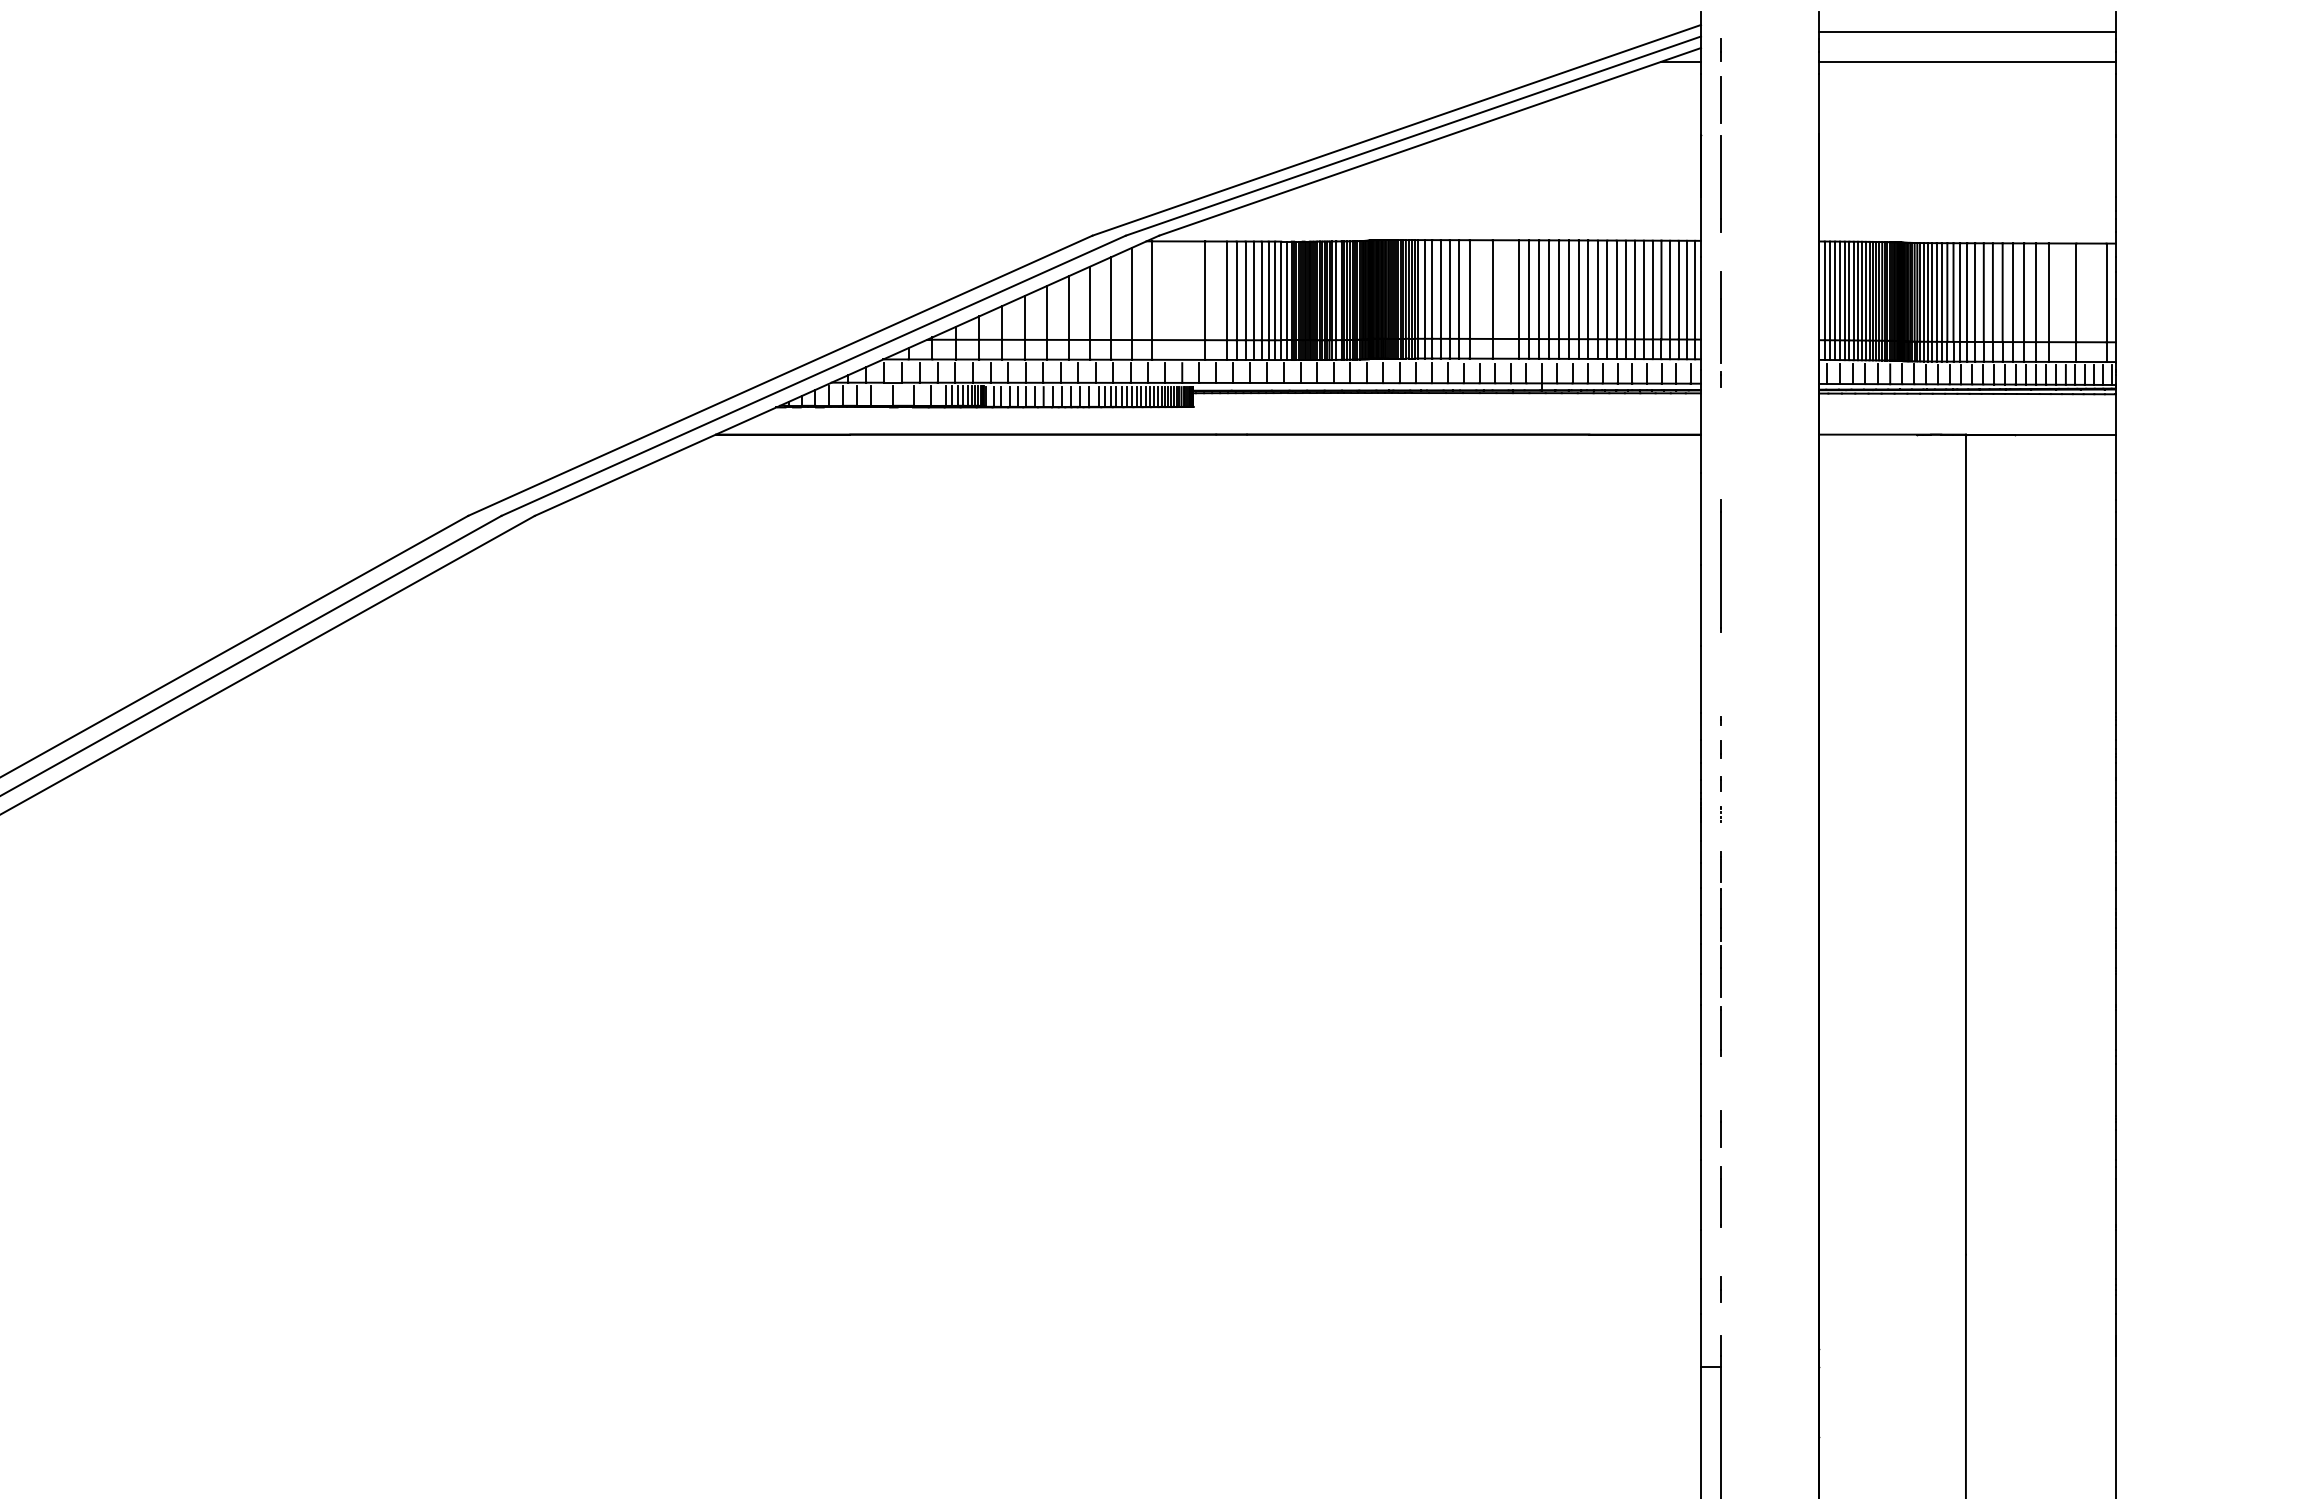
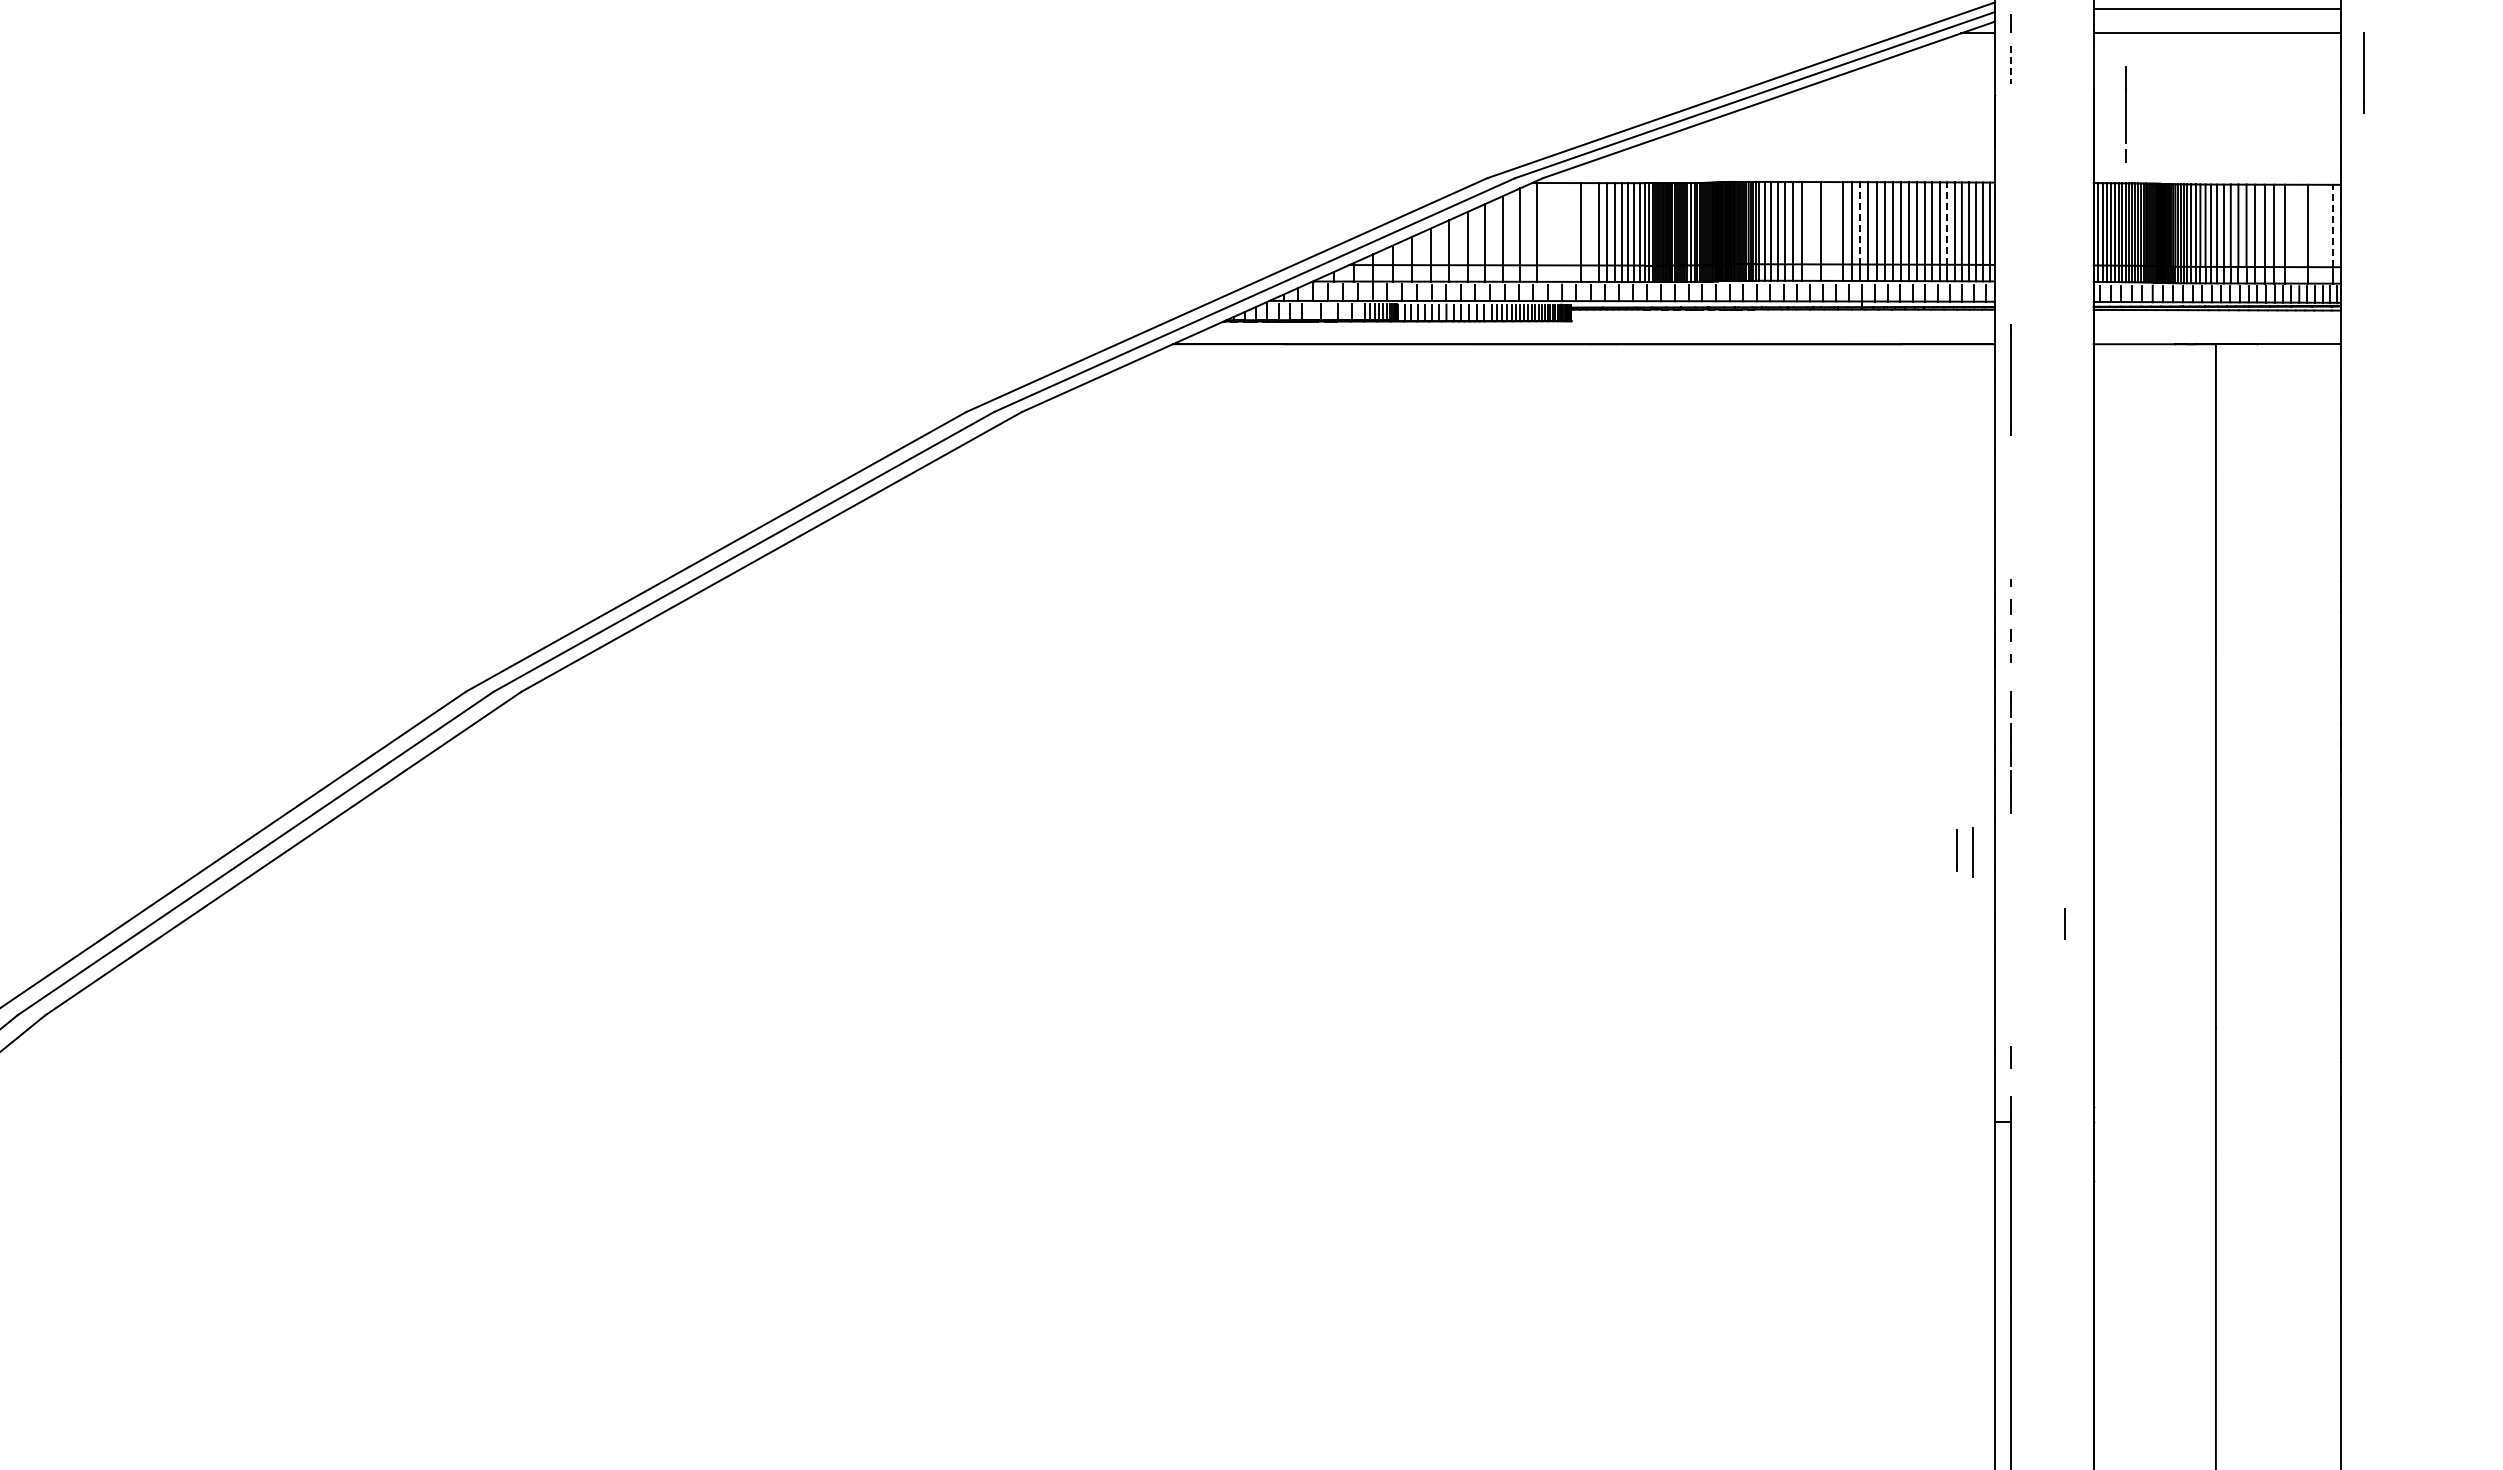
line: (1720, 100) -> (2011, 65), solid -> dashed
line: (1719, 183) -> (2363, 72), moved
line: (1538, 288) -> (1859, 222), solid -> dashed
line: (1644, 289) -> (1947, 223), solid -> dashed
line: (2106, 292) -> (2333, 225), solid -> dashed
line: (1719, 329) -> (2125, 114), moved
line: (1719, 565) -> (2010, 379), moved
line: (1719, 1031) -> (1956, 850), moved
line: (1719, 1128) -> (2064, 923), moved
line: (1719, 1197) -> (1972, 852), moved

